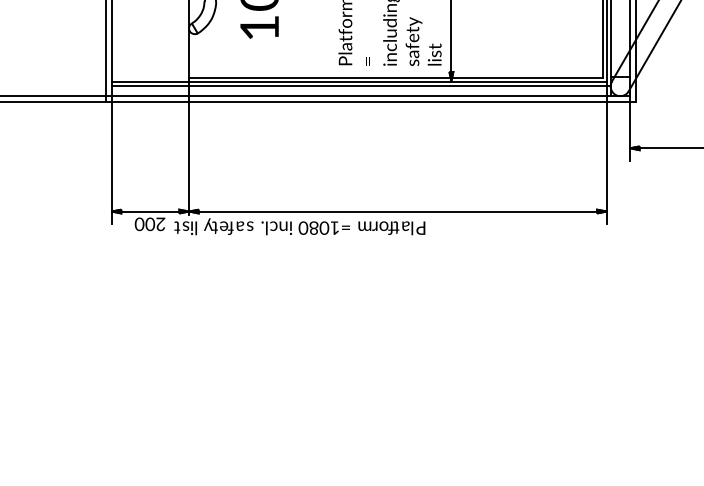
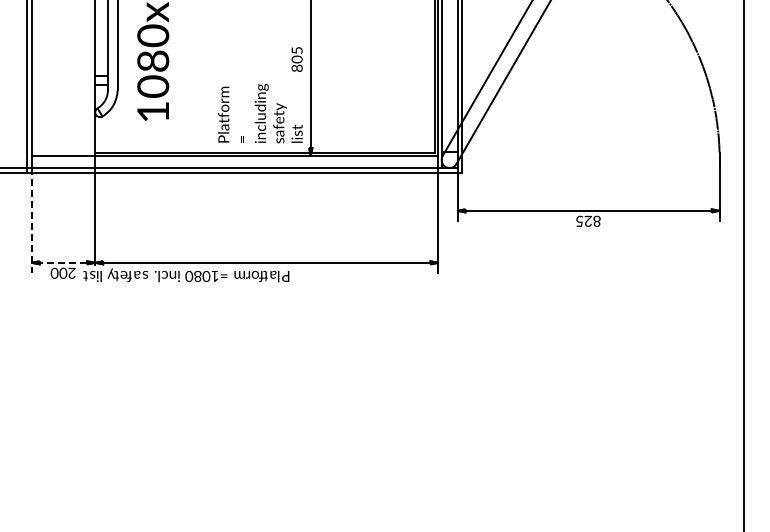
line: (360, 86) -> (236, 160), removed
line: (111, 160) -> (31, 220), solid -> dashed
line: (150, 211) -> (63, 262), solid -> dashed

